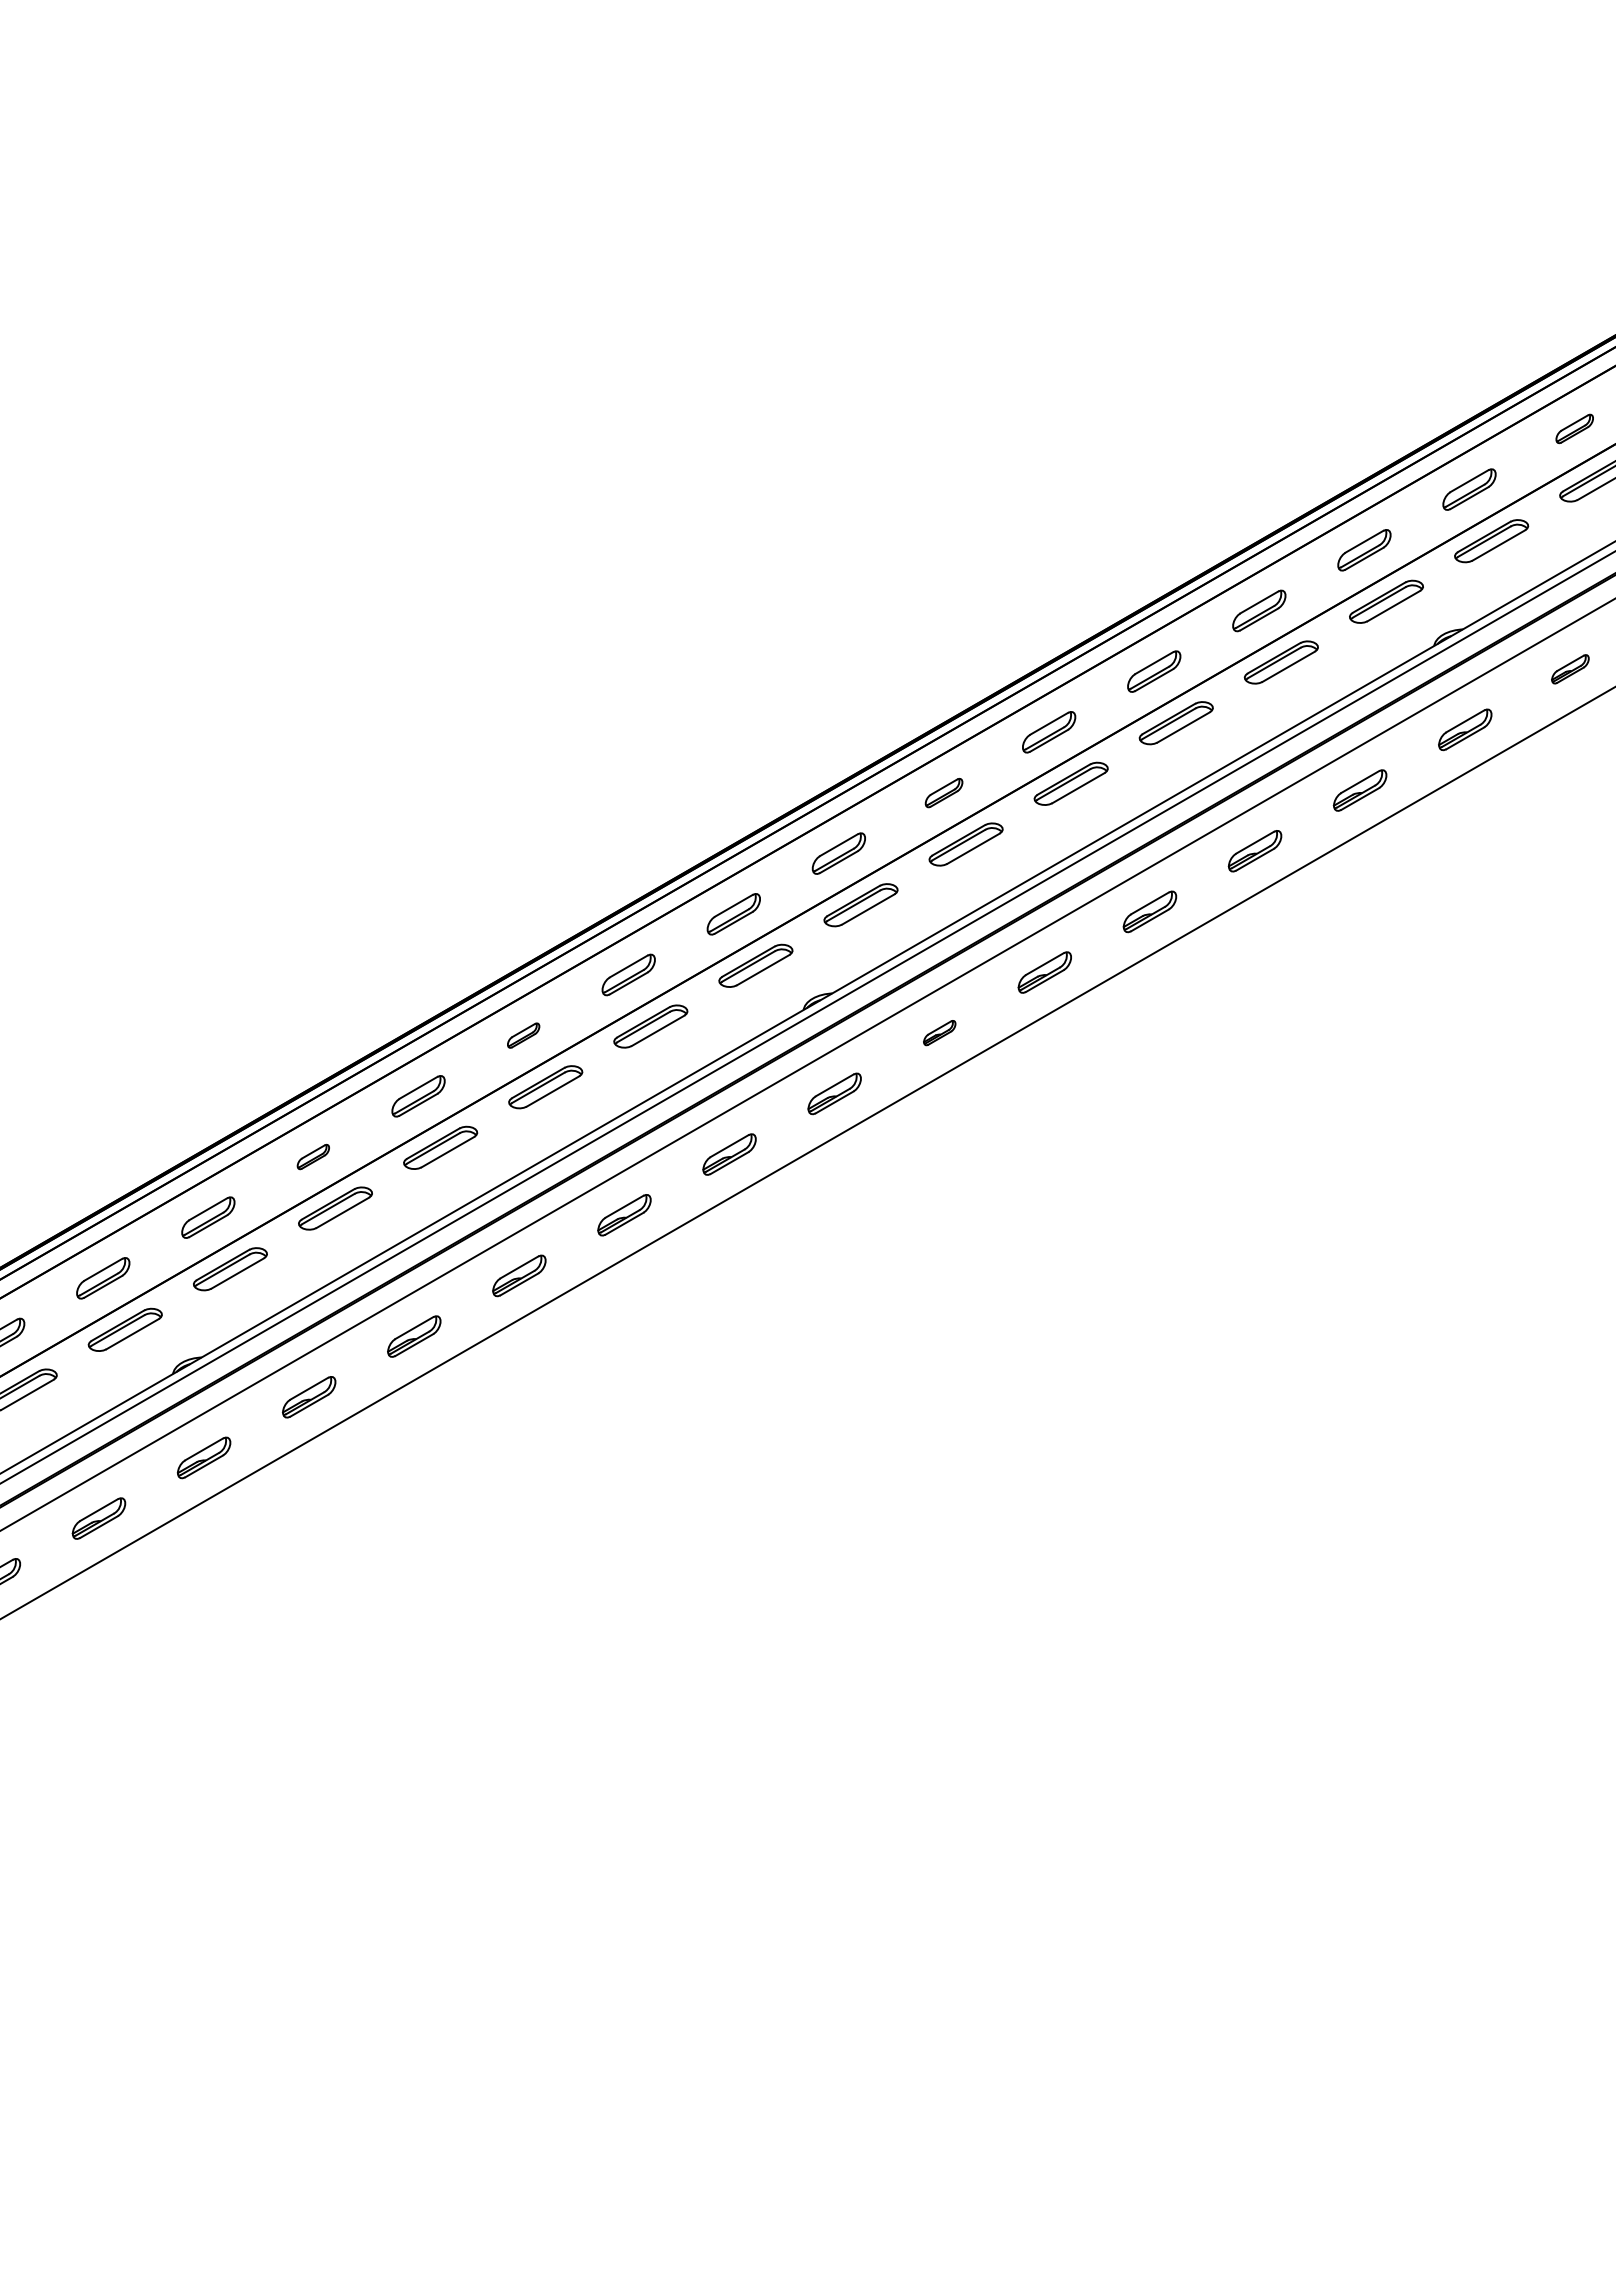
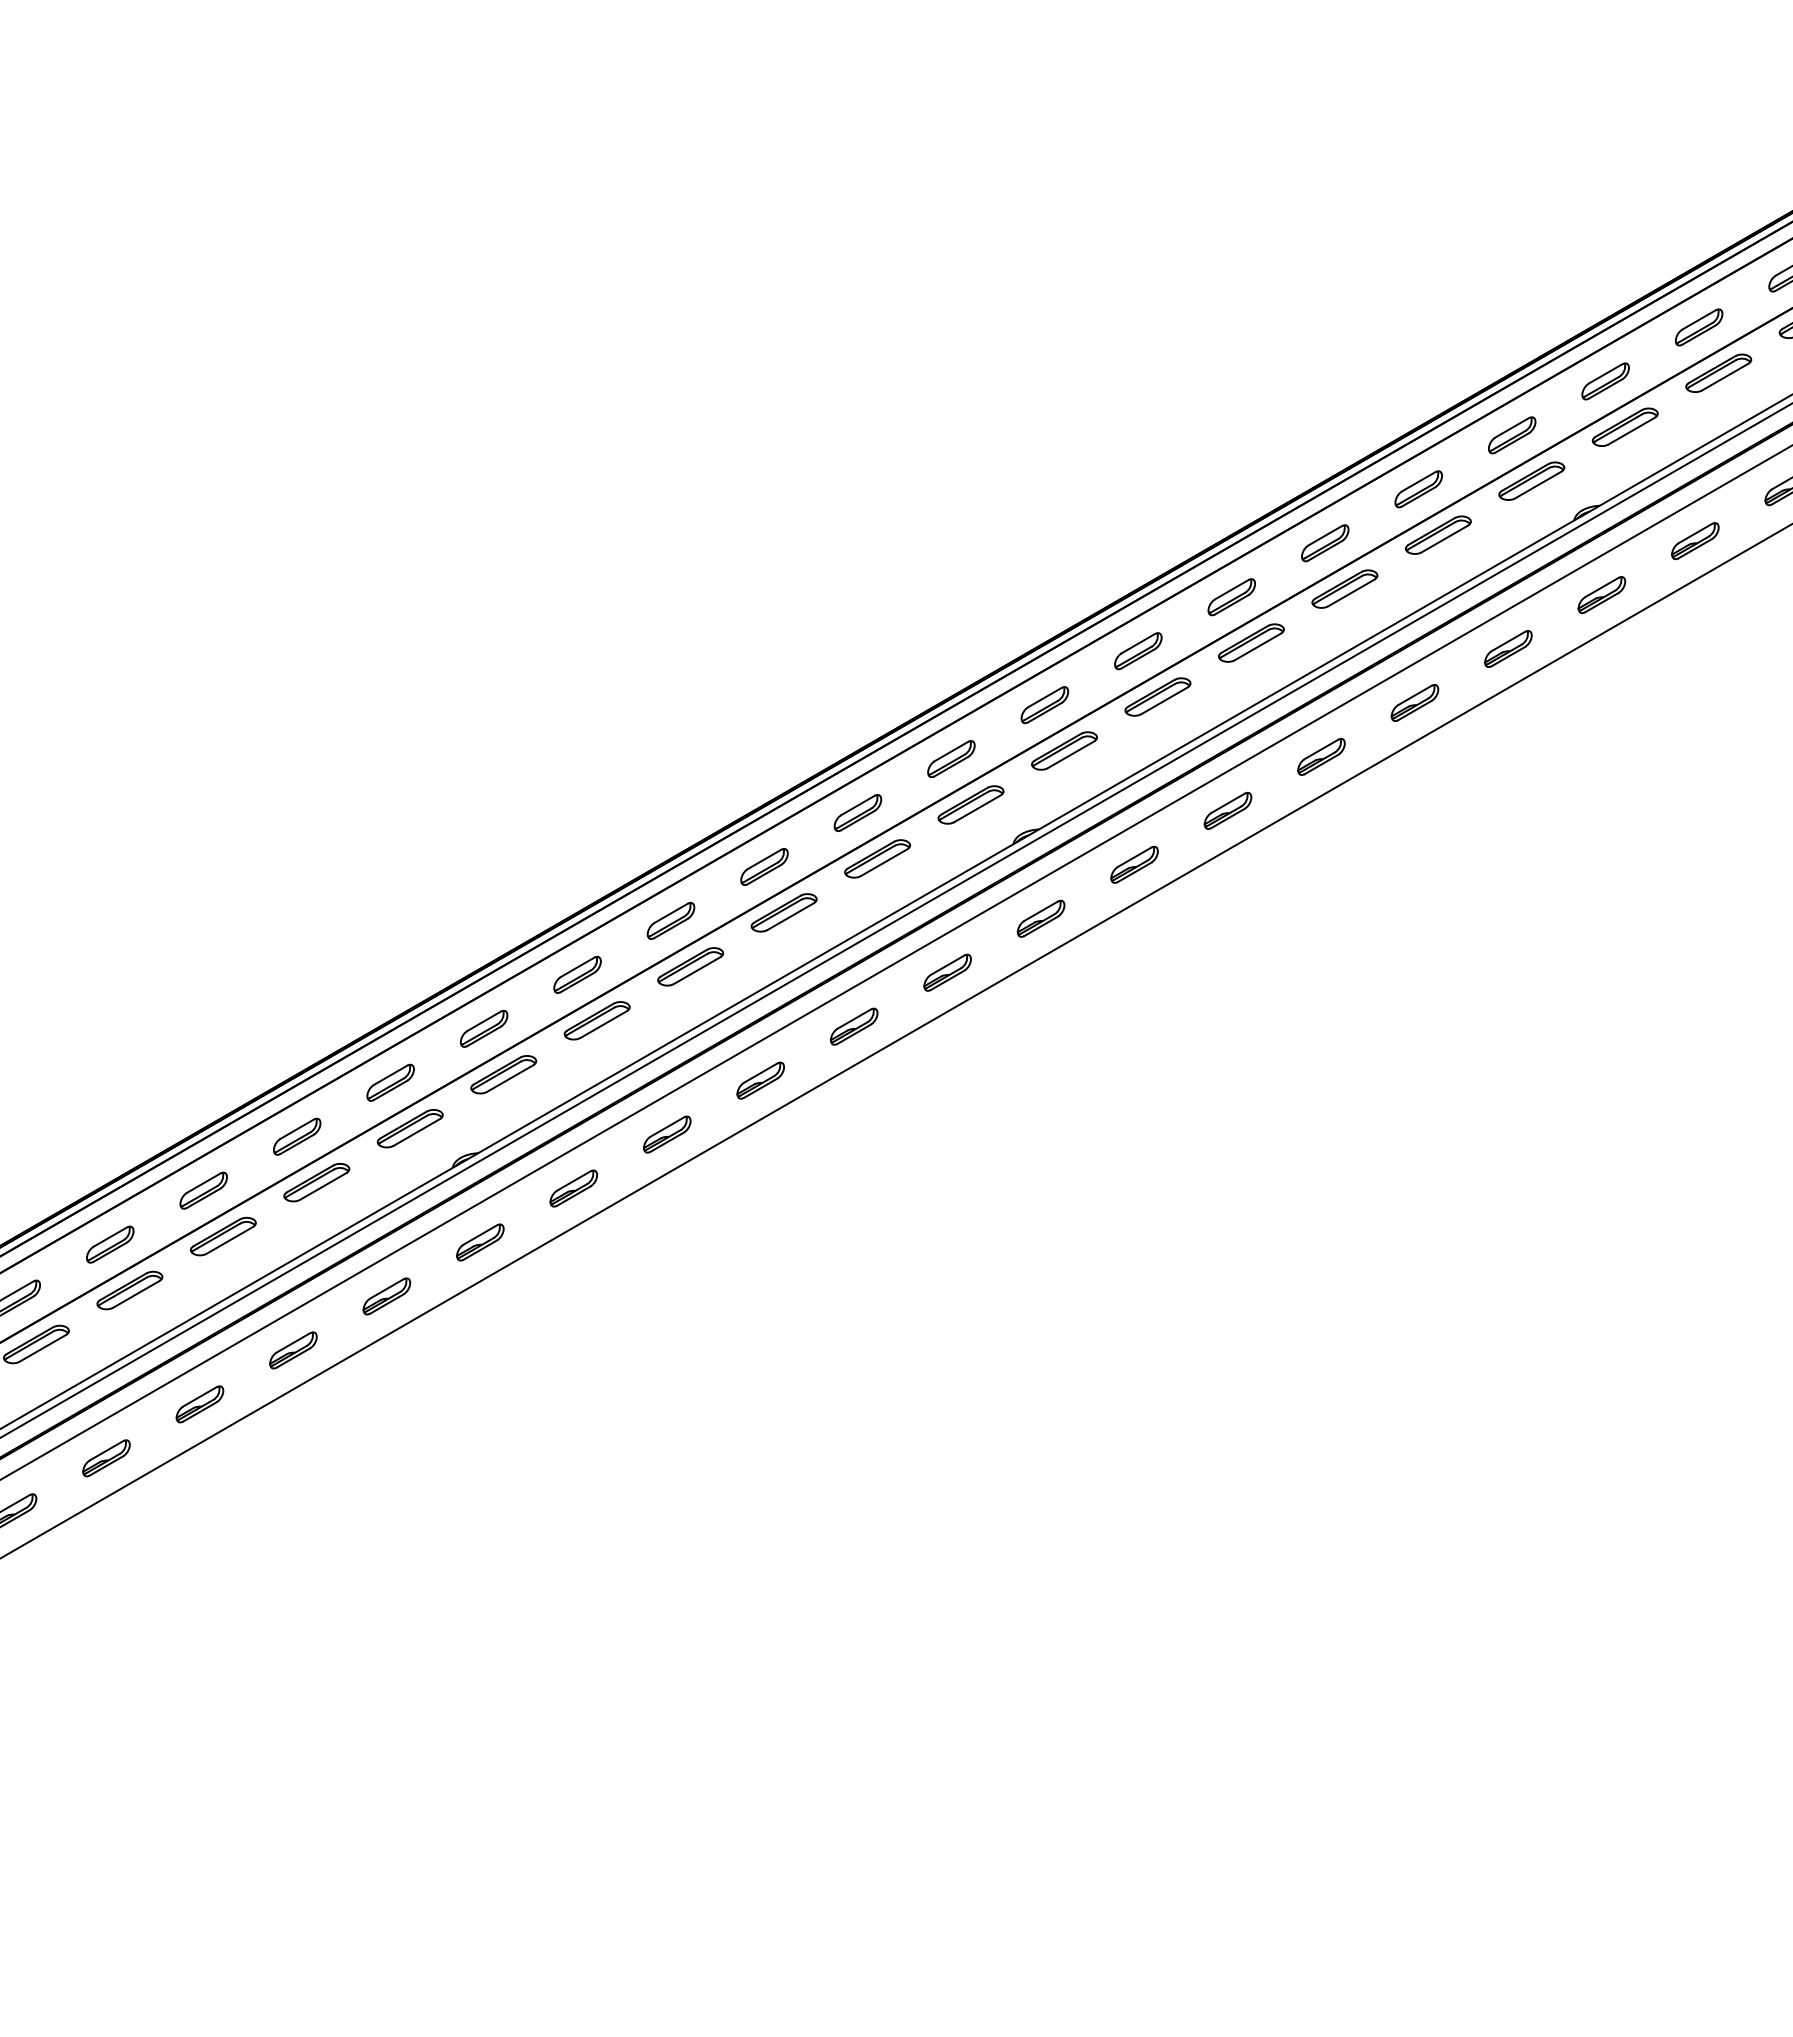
part: (1575, 428) -> (1699, 327), size x1.43
part: (1570, 669) -> (1695, 541), size x1.43
part: (944, 793) -> (1138, 651), size x1.43
part: (939, 1032) -> (1134, 864), size x1.67
part: (523, 1035) -> (764, 866), size x1.67
part: (313, 1156) -> (577, 974), size x1.67

